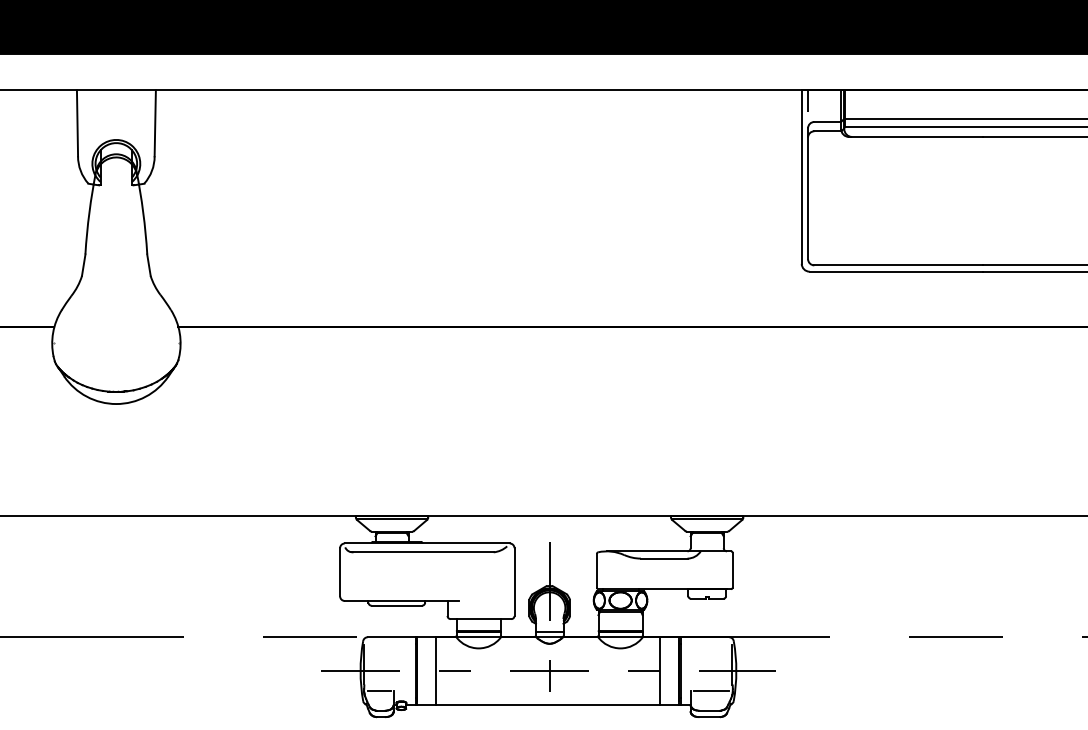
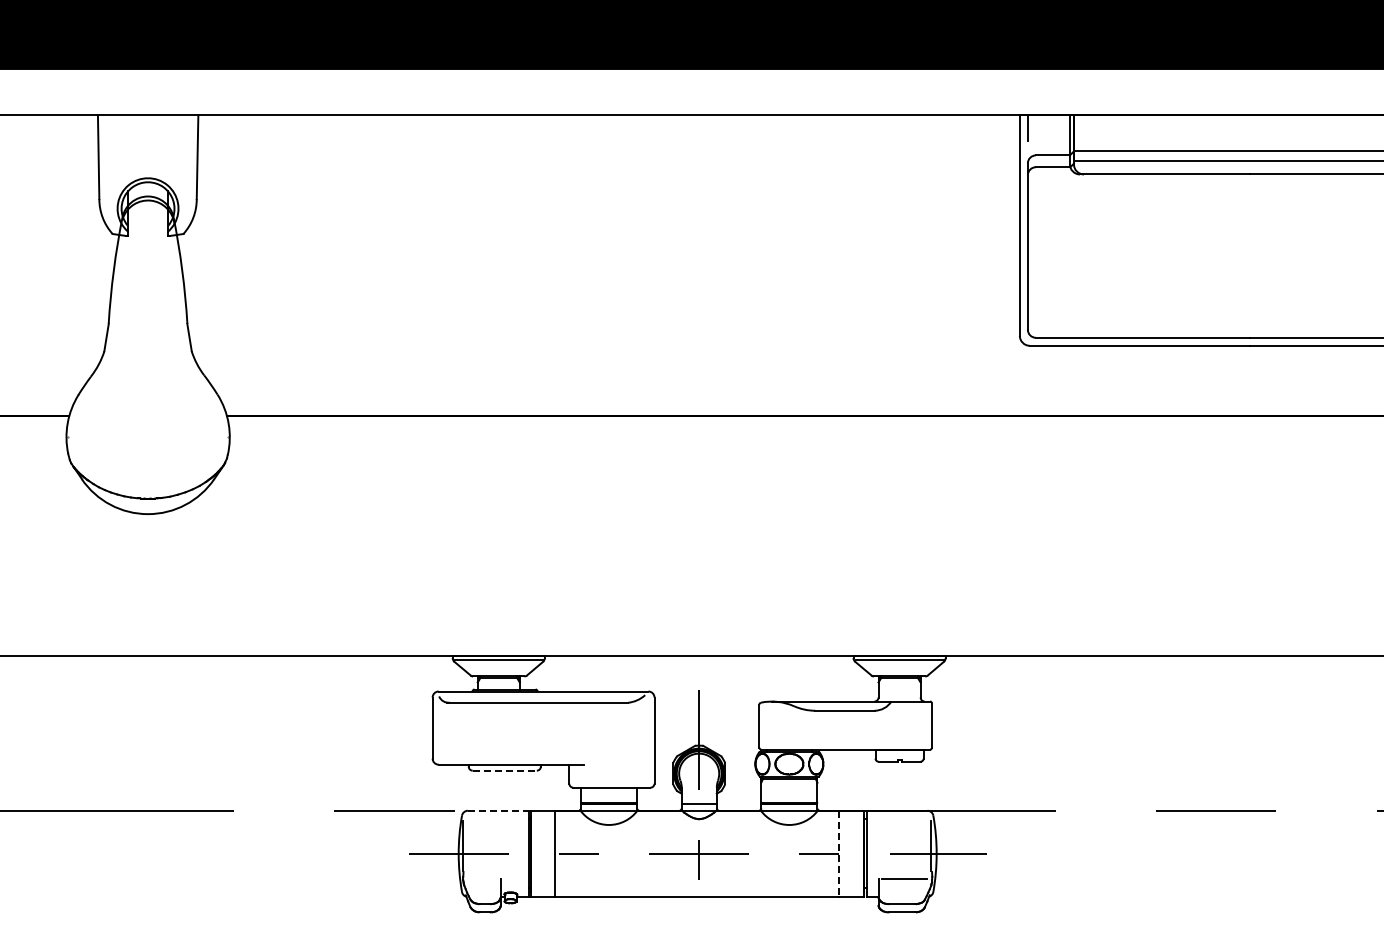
line: (397, 605) -> (505, 770), solid -> dashed
line: (391, 637) -> (498, 810), solid -> dashed
line: (659, 671) -> (839, 854), solid -> dashed
line: (379, 690) -> (482, 878), removed

